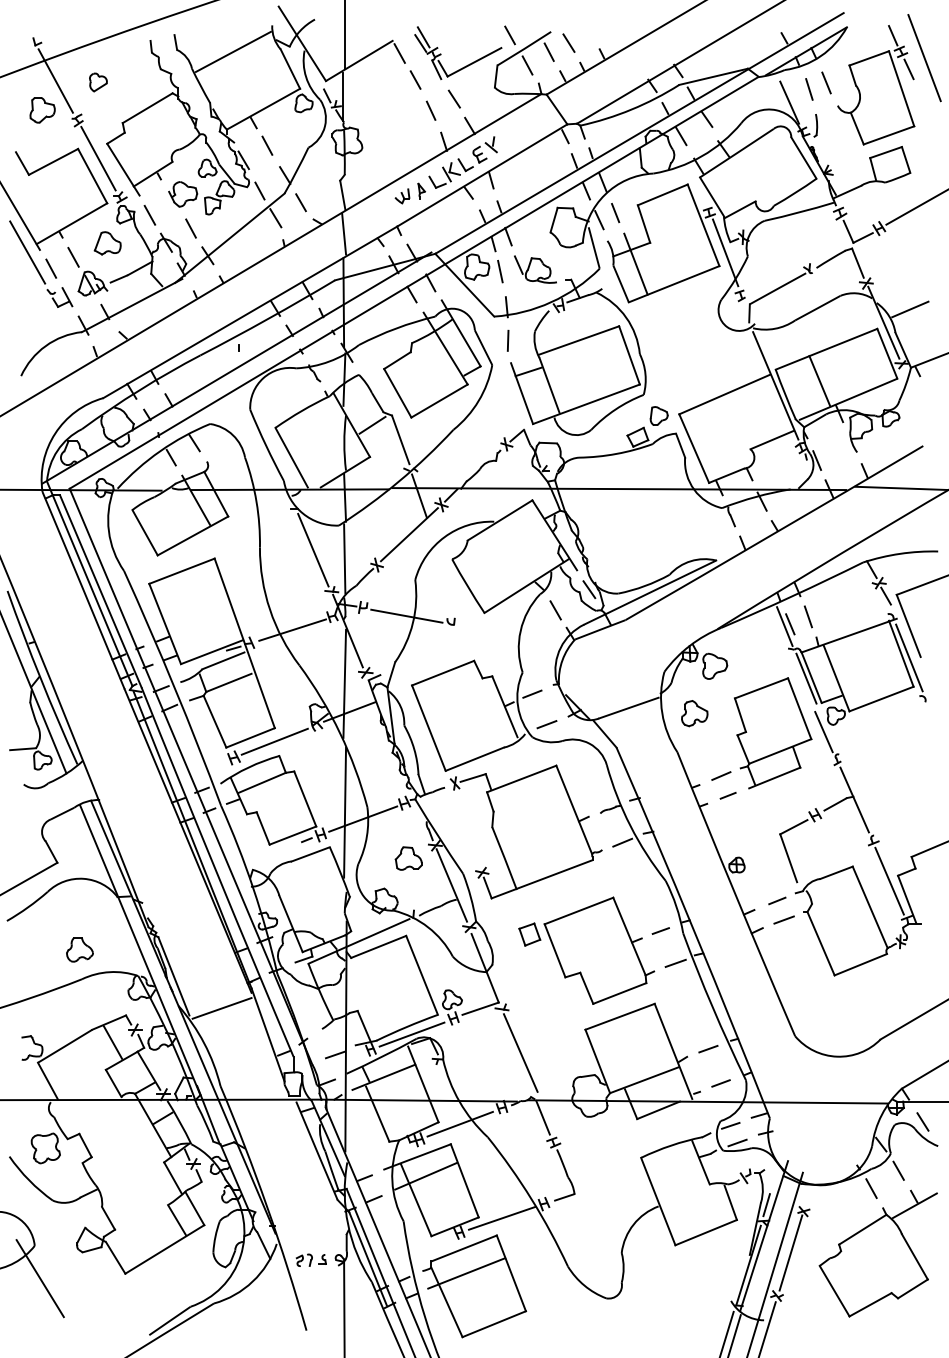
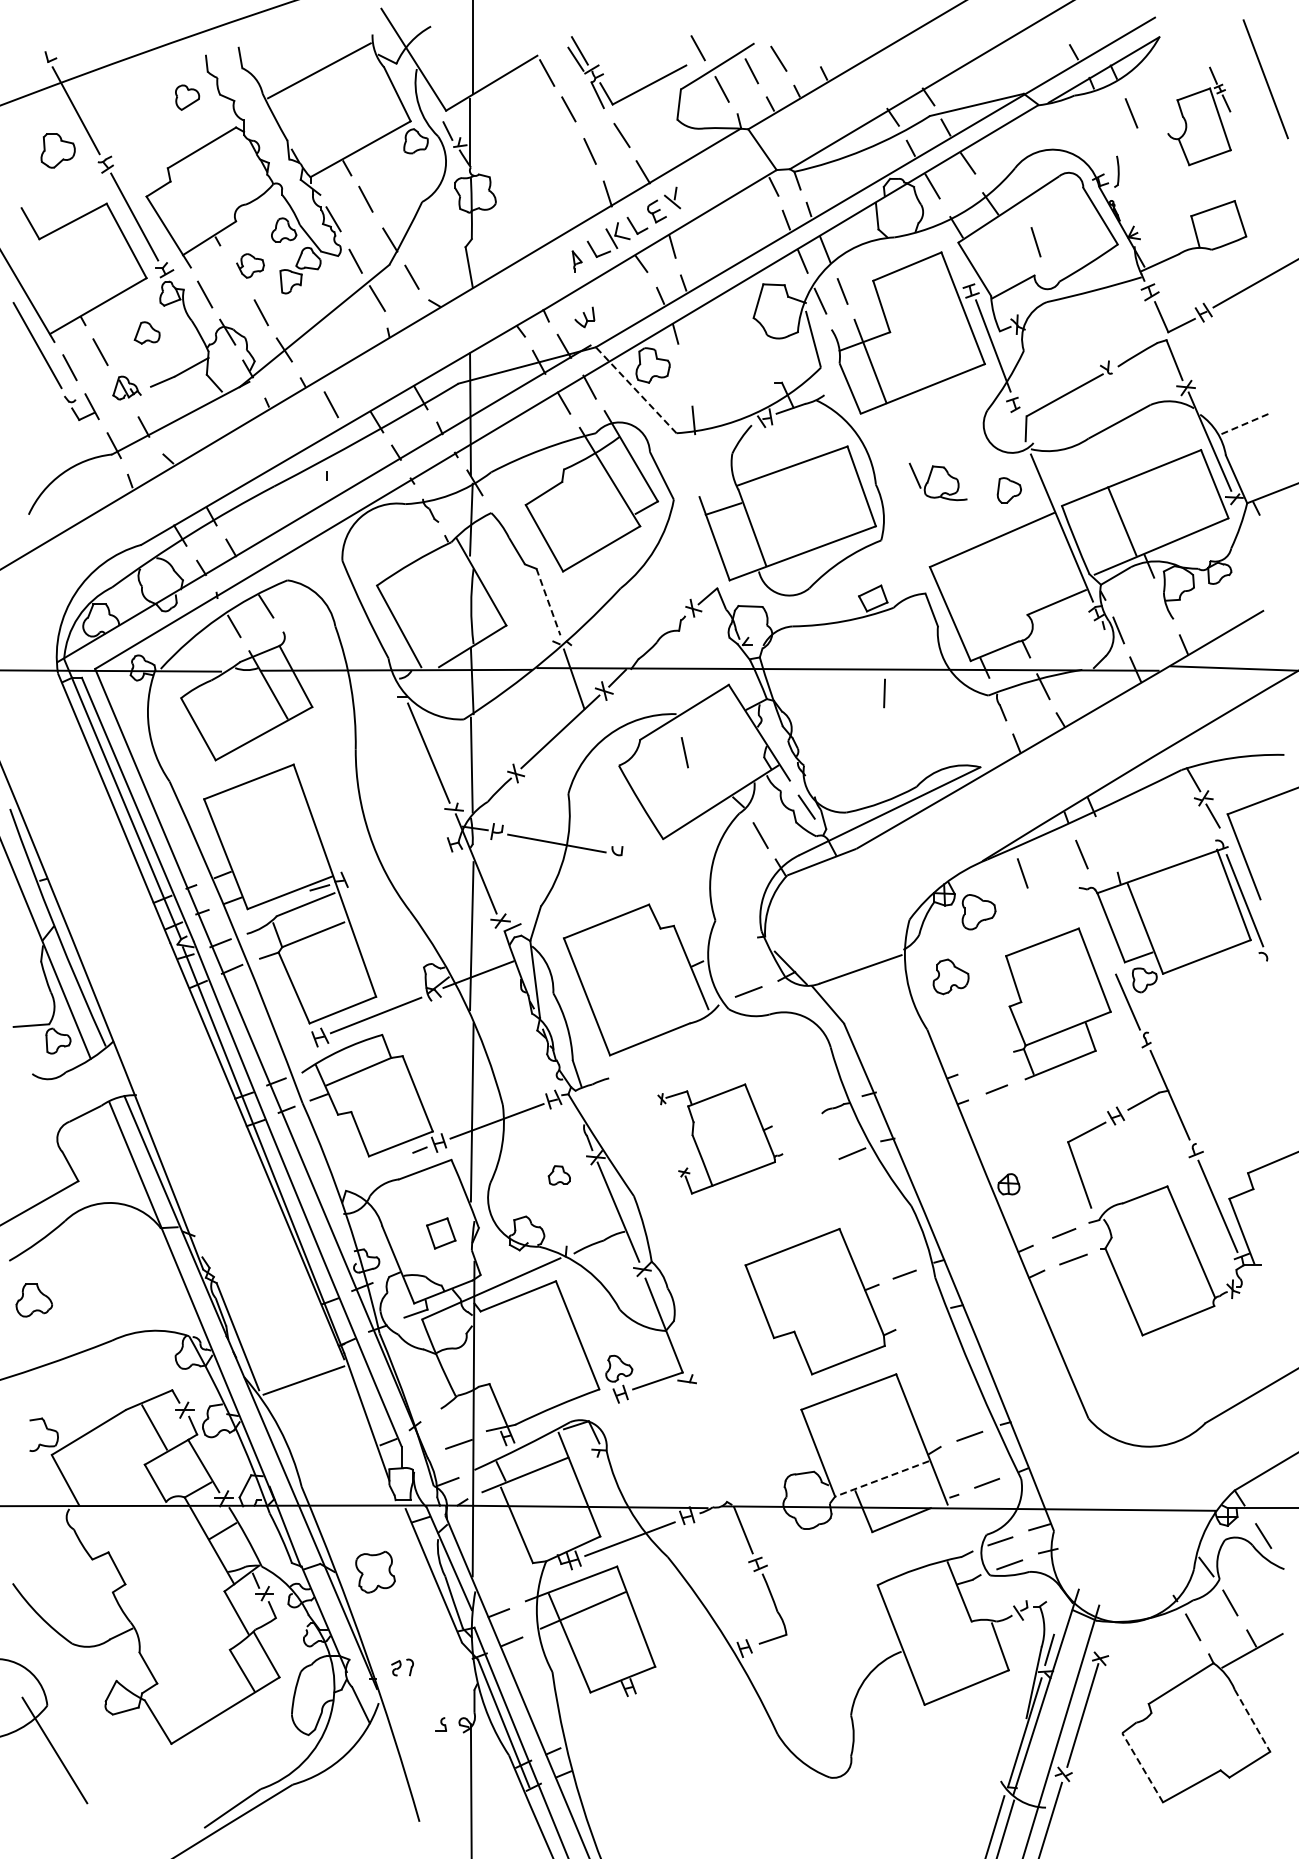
part: (98, 82) -> (187, 97), moved
part: (876, 85) -> (1199, 116), size x0.6
line: (808, 89) -> (1035, 242), moved
line: (789, 102) -> (1080, 140), removed
part: (183, 194) -> (250, 265), size x0.7
part: (402, 196) -> (584, 317), moved
line: (343, 234) -> (470, 320), removed
line: (508, 236) -> (695, 323), removed
part: (107, 243) -> (146, 332), size x0.7
part: (535, 269) -> (937, 481), moved
line: (500, 271) -> (684, 752), moved
part: (92, 283) -> (126, 387), size x0.7
line: (465, 285) -> (636, 390), solid -> dashed
line: (242, 295) -> (331, 404), added
line: (910, 309) -> (1246, 423), solid -> dashed
line: (508, 340) -> (884, 693), moved
part: (658, 416) -> (1008, 490), moved
line: (372, 424) -> (509, 581), removed
line: (400, 440) -> (548, 602), solid -> dashed
line: (808, 616) -> (1022, 873), moved
line: (784, 626) -> (1074, 857), removed
line: (292, 630) -> (400, 862), removed
line: (806, 678) -> (1103, 928), removed
line: (532, 694) -> (728, 950), removed
line: (721, 776) -> (987, 1062), removed
part: (526, 831) -> (720, 1138), size x0.6
part: (408, 858) -> (559, 1175), size x0.6
part: (530, 934) -> (441, 1233), moved
part: (79, 949) -> (33, 1300), moved
line: (675, 963) -> (924, 1318), removed
line: (411, 1034) -> (563, 1416), removed
line: (520, 1052) -> (712, 1441), removed
line: (643, 1080) -> (881, 1479), solid -> dashed
part: (45, 1147) -> (375, 1571), moved
line: (501, 1217) -> (686, 1667), removed
line: (914, 1256) -> (1252, 1720), solid -> dashed
part: (304, 1260) -> (402, 1667), moved
part: (474, 1285) -> (649, 1760), removed
line: (834, 1290) -> (1142, 1767), solid -> dashed

